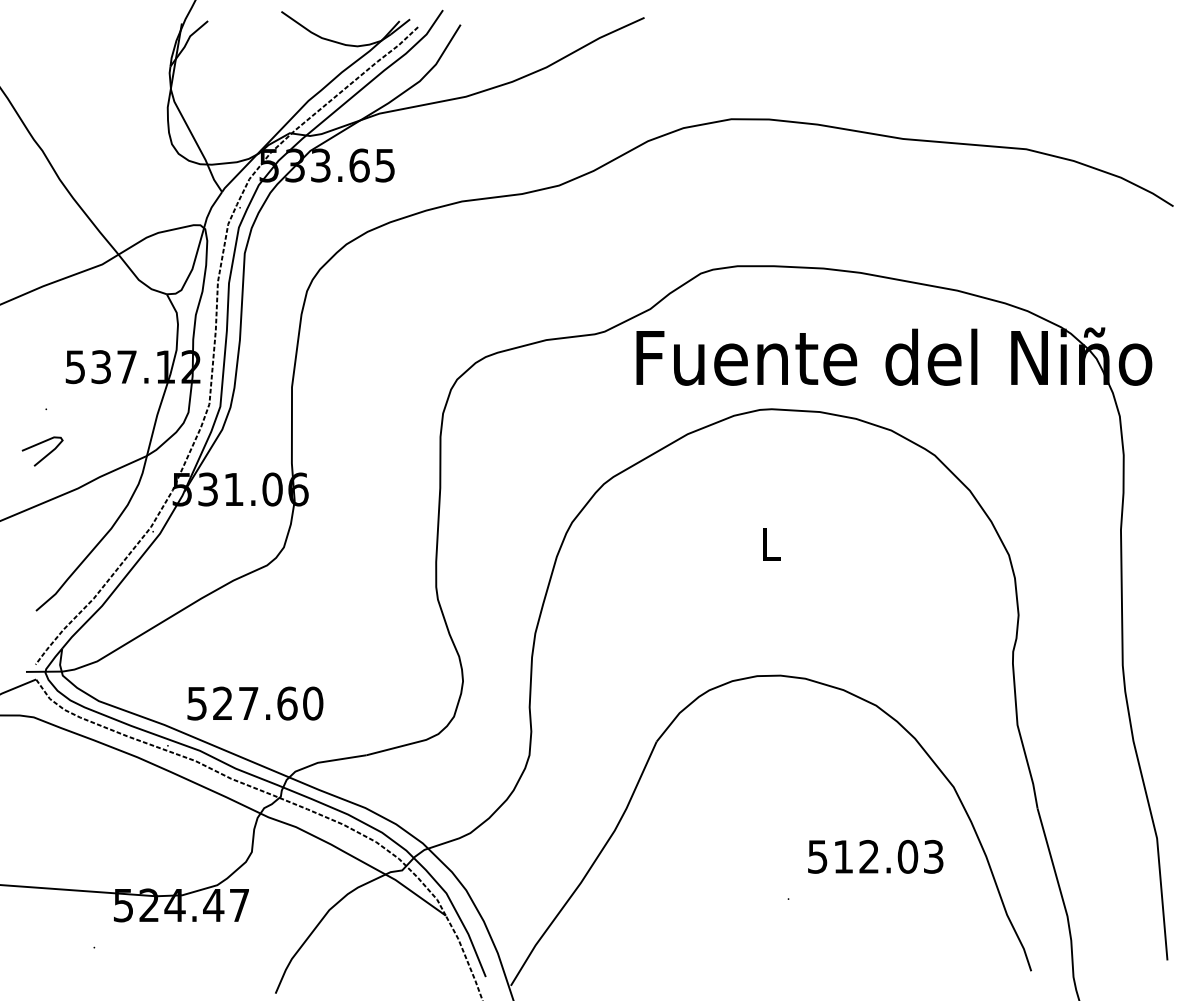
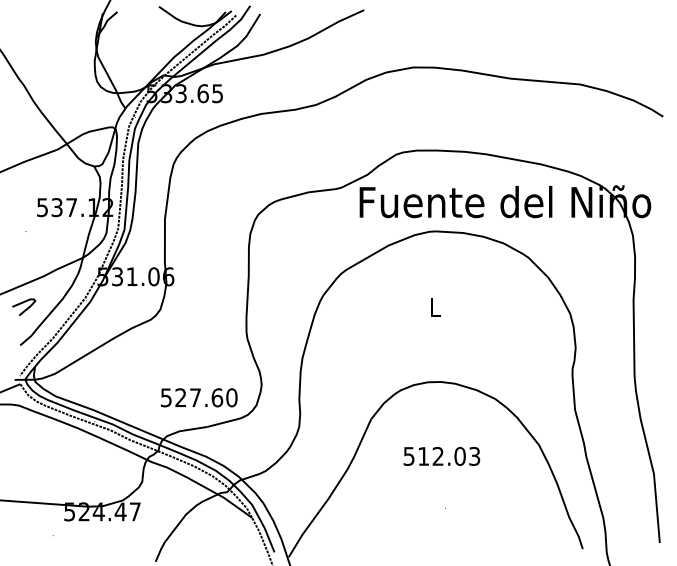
curve: (47, 453) -> (26, 308), moved
text: (255, 703) -> (199, 397), moved
text: (874, 855) -> (441, 455), moved

